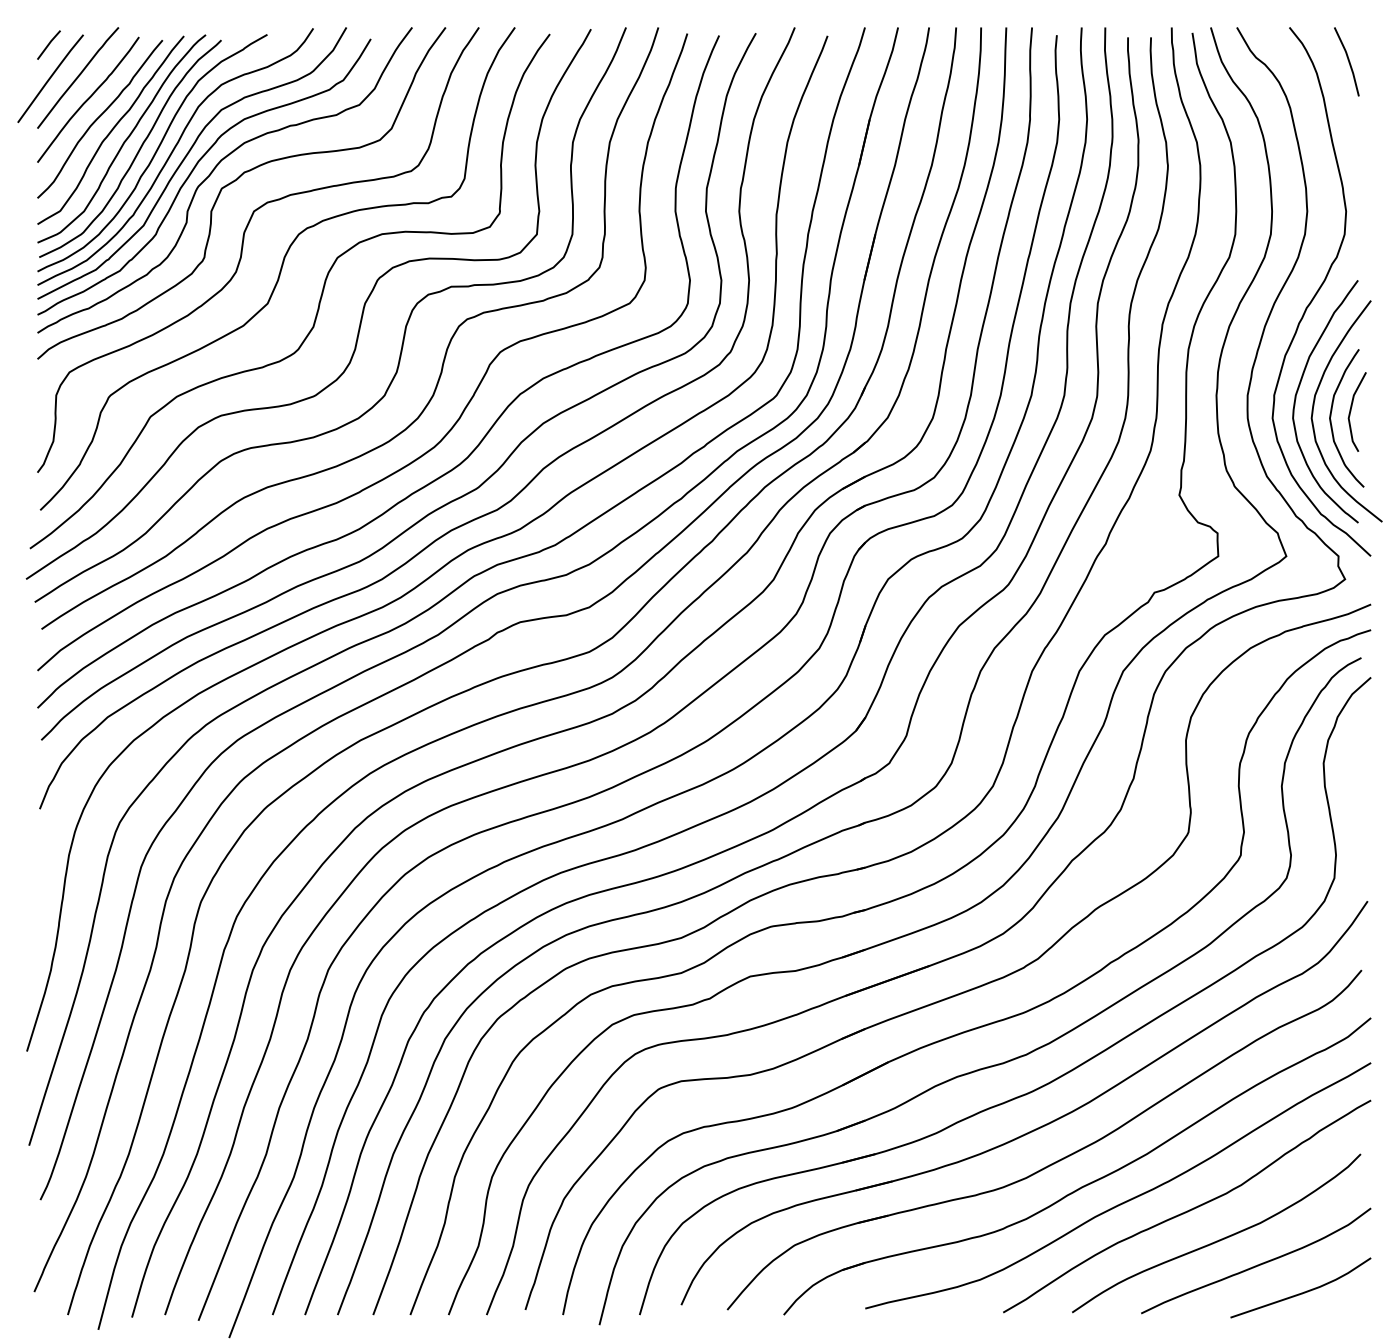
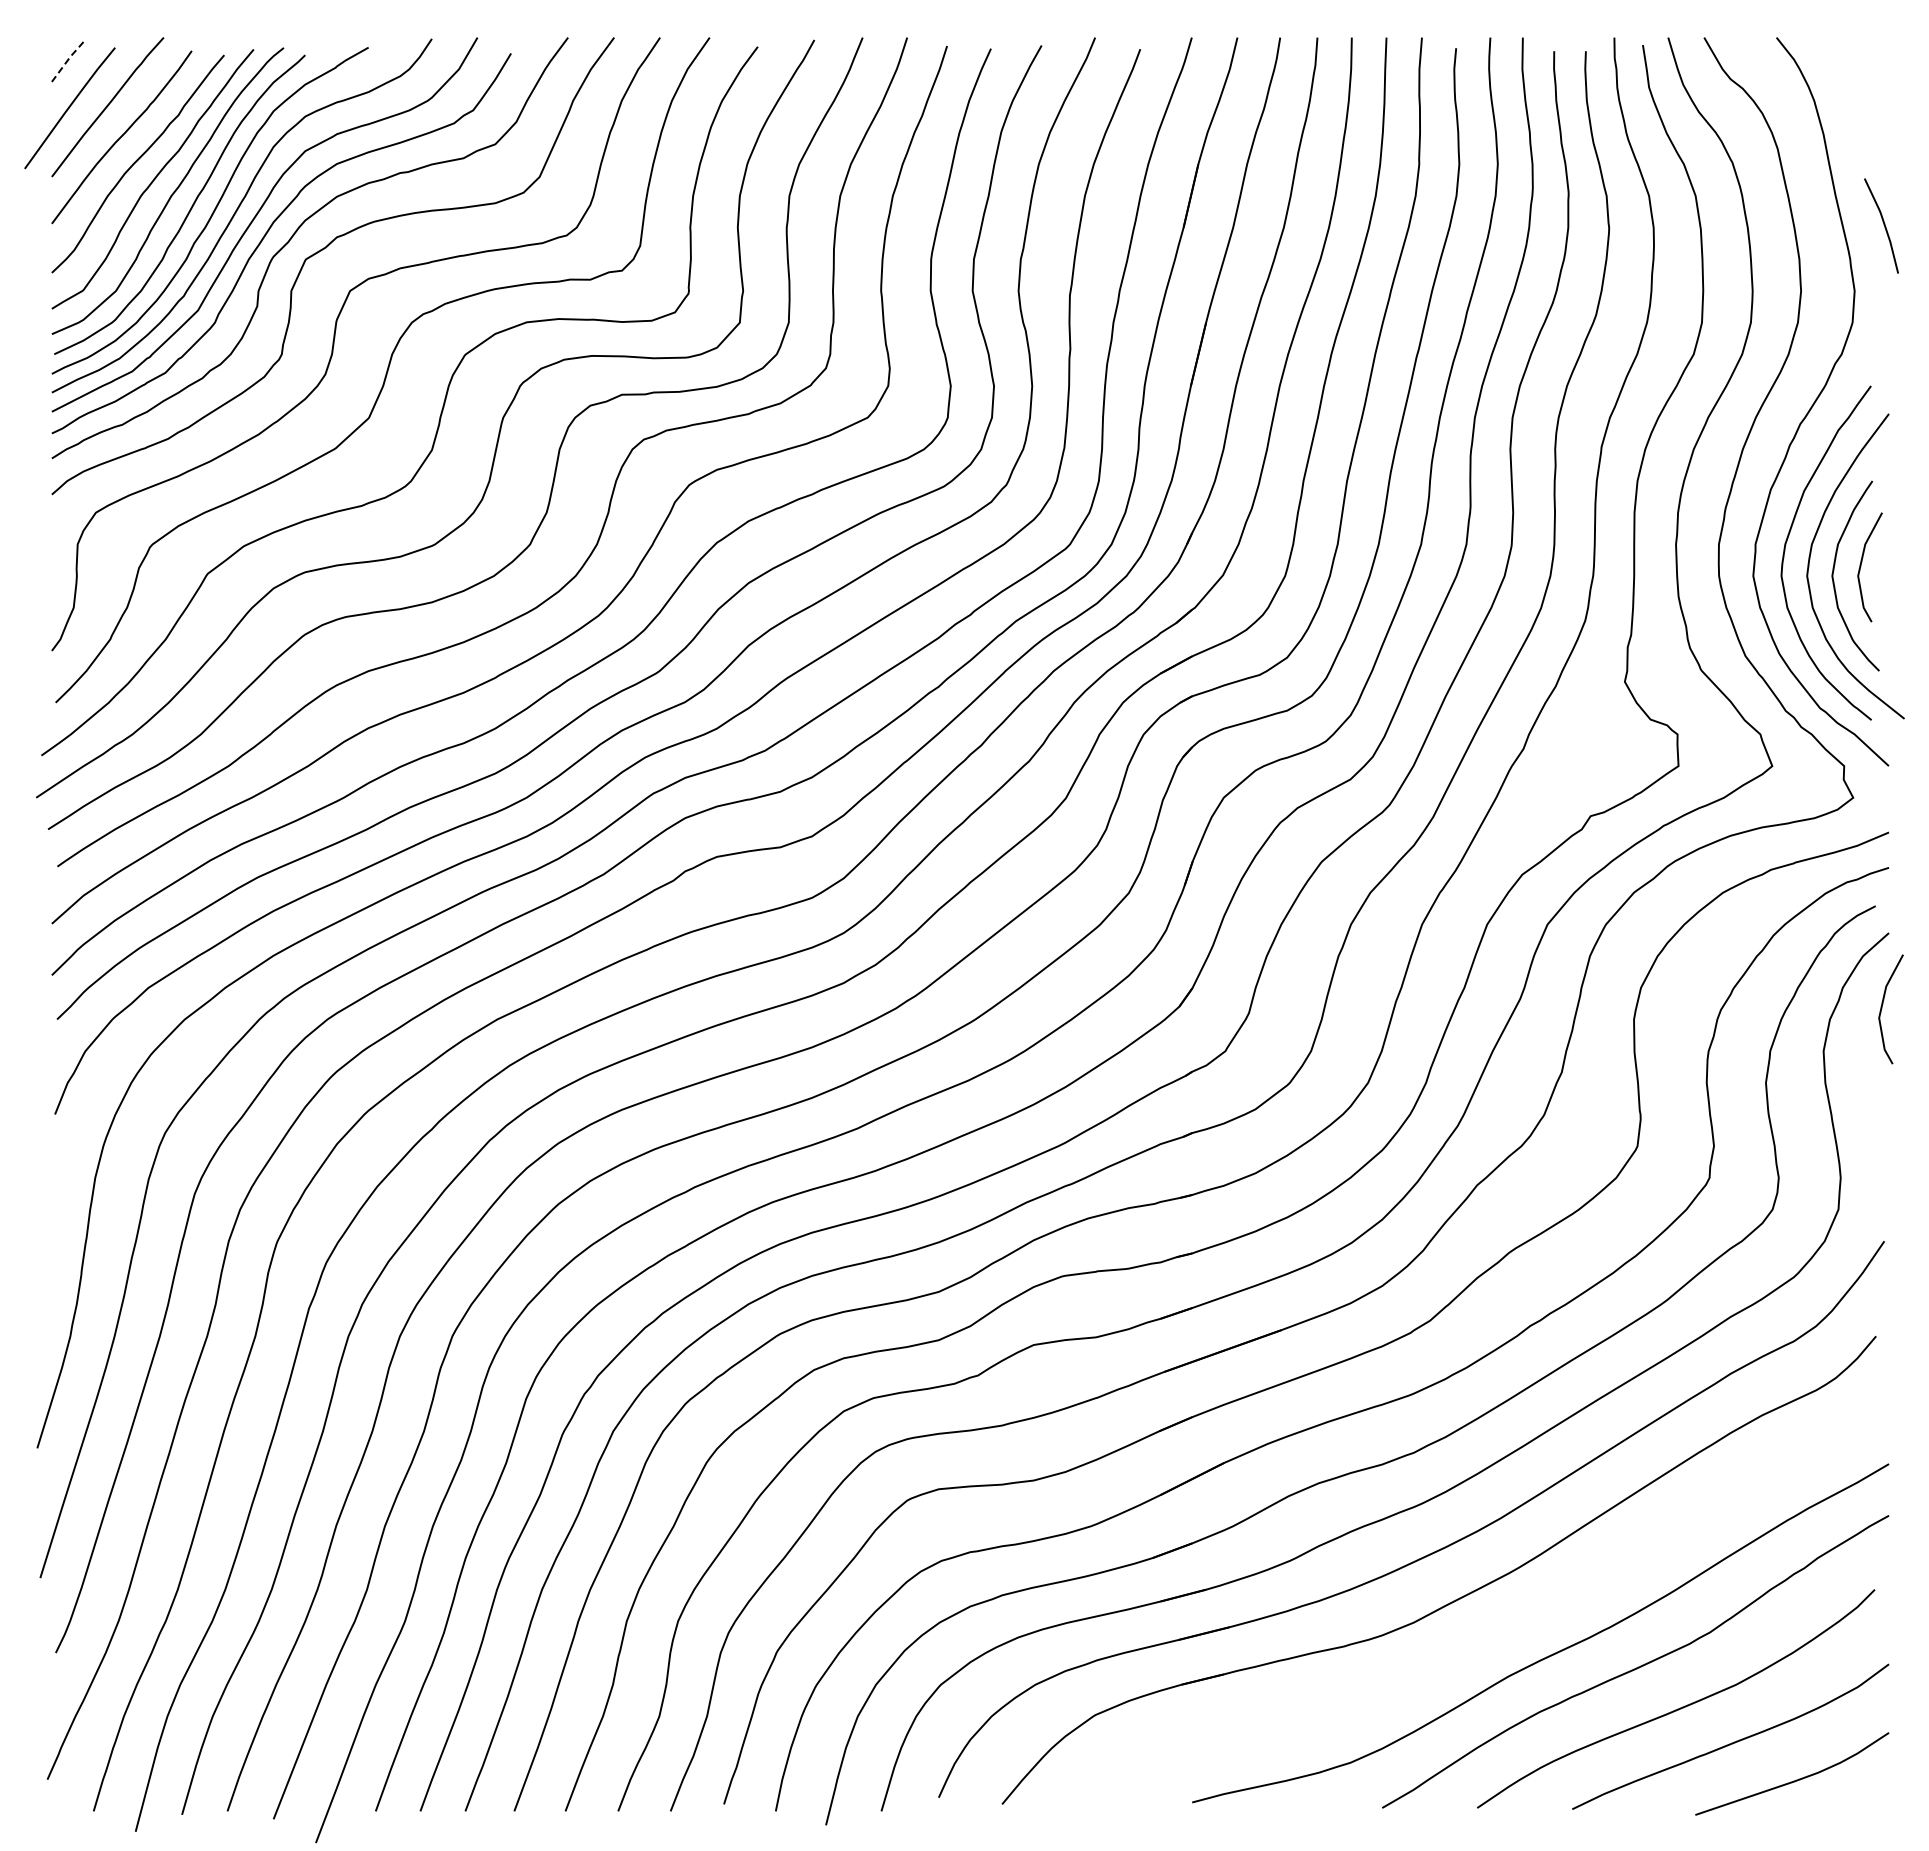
line: (48, 44) -> (67, 61), solid -> dashed
line: (1348, 61) -> (1883, 225), moved
line: (1366, 732) -> (1882, 1008), added
part: (1086, 1184) -> (1496, 1631), removed

